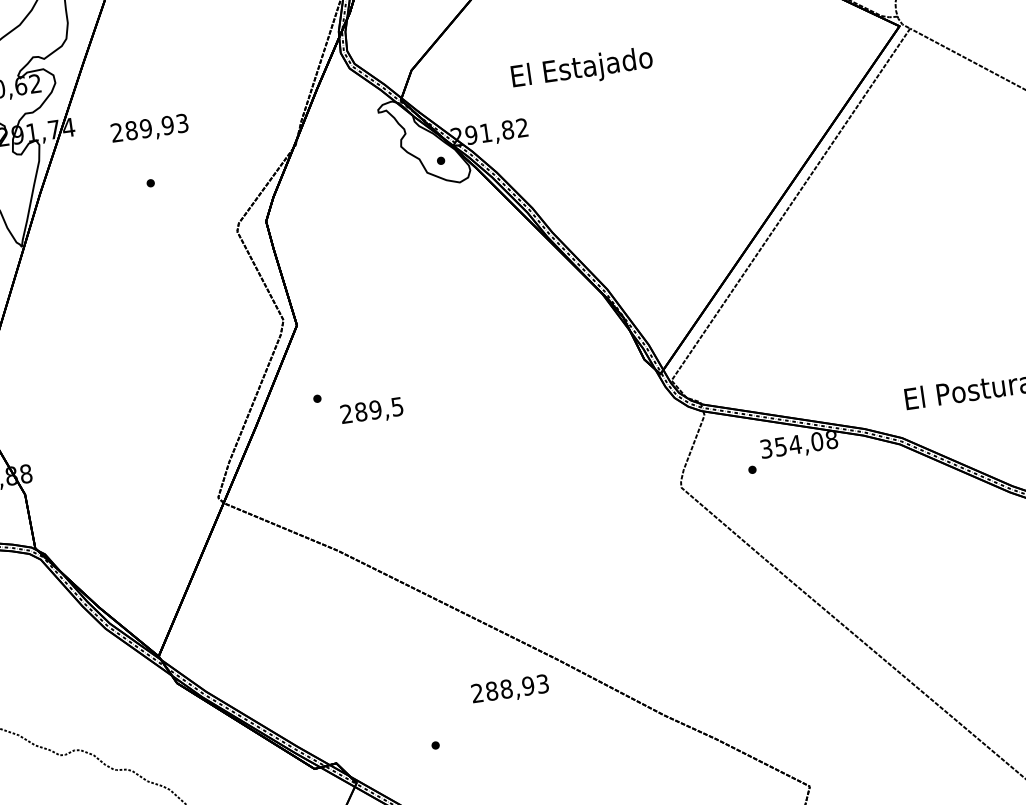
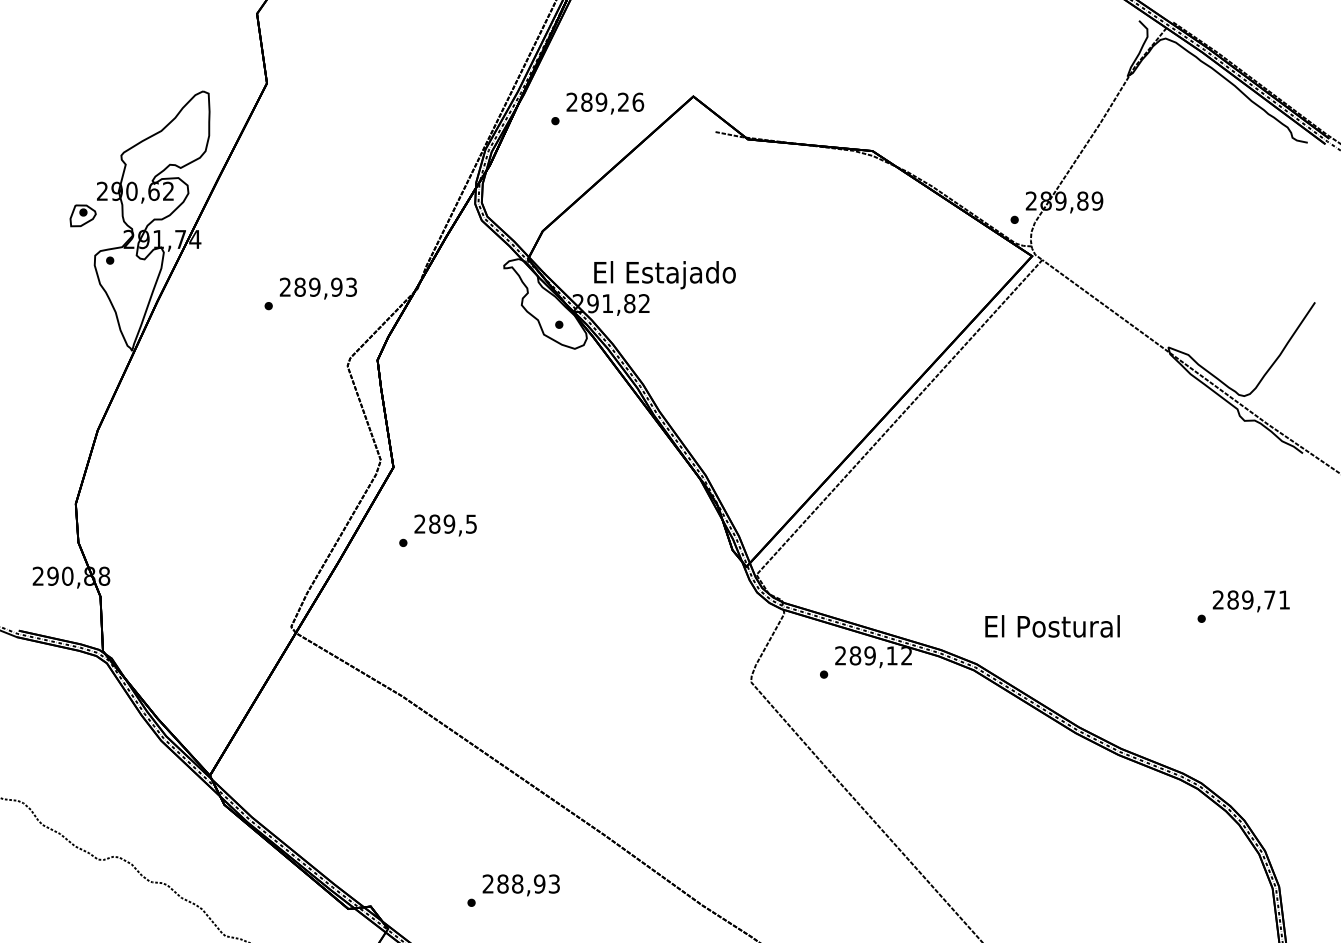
text: (581, 69) -> (664, 275), moved
text: (148, 129) -> (317, 288), moved
text: (371, 411) -> (445, 525), moved
text: (798, 443) -> (873, 655), 354,08 -> 289,12
text: (509, 690) -> (520, 885), moved

